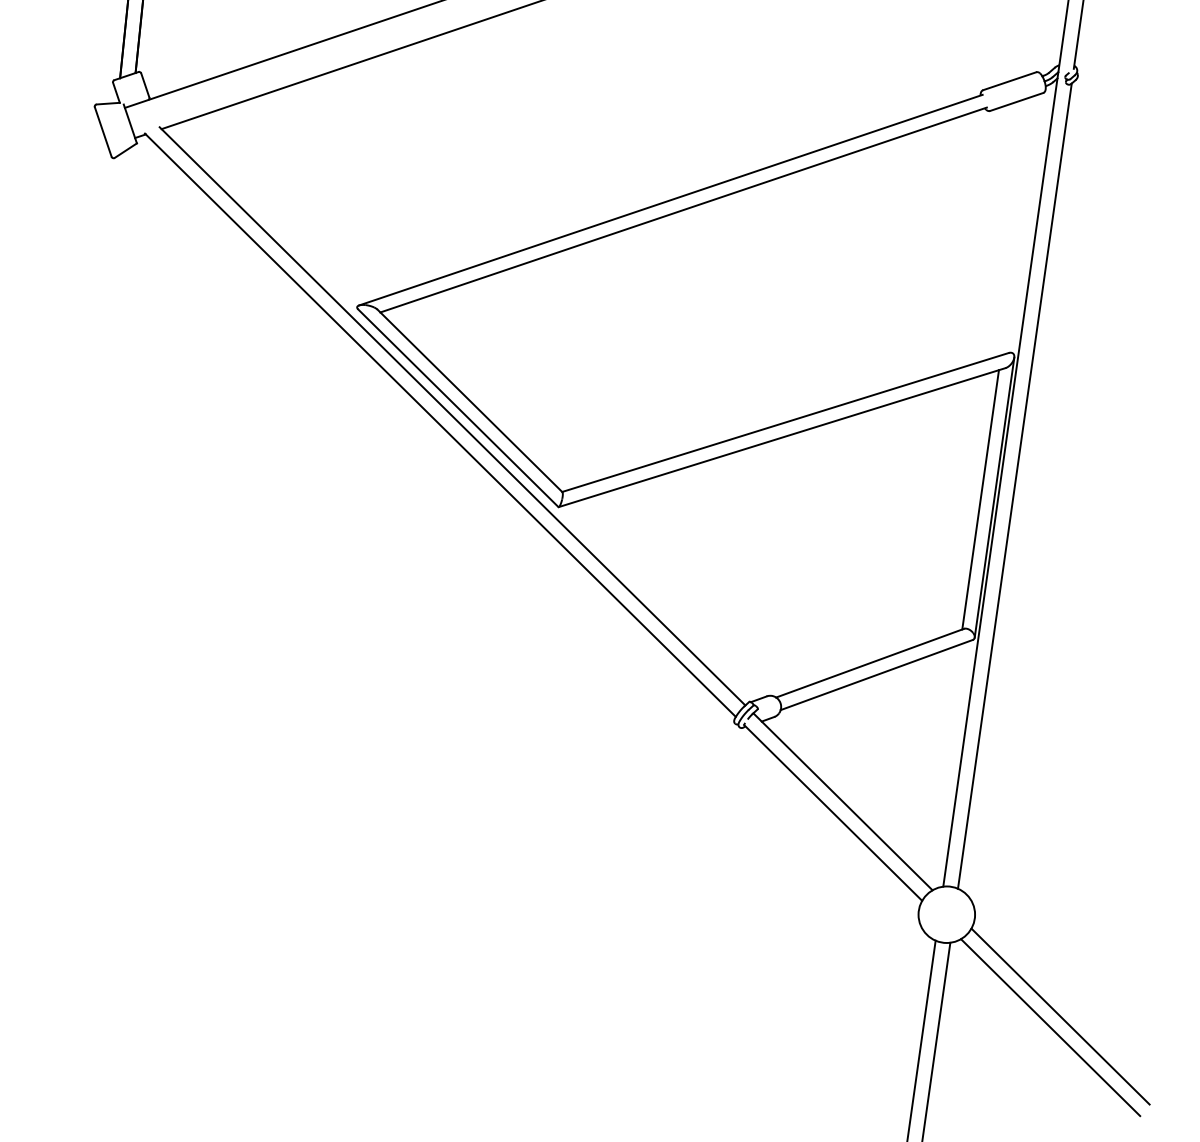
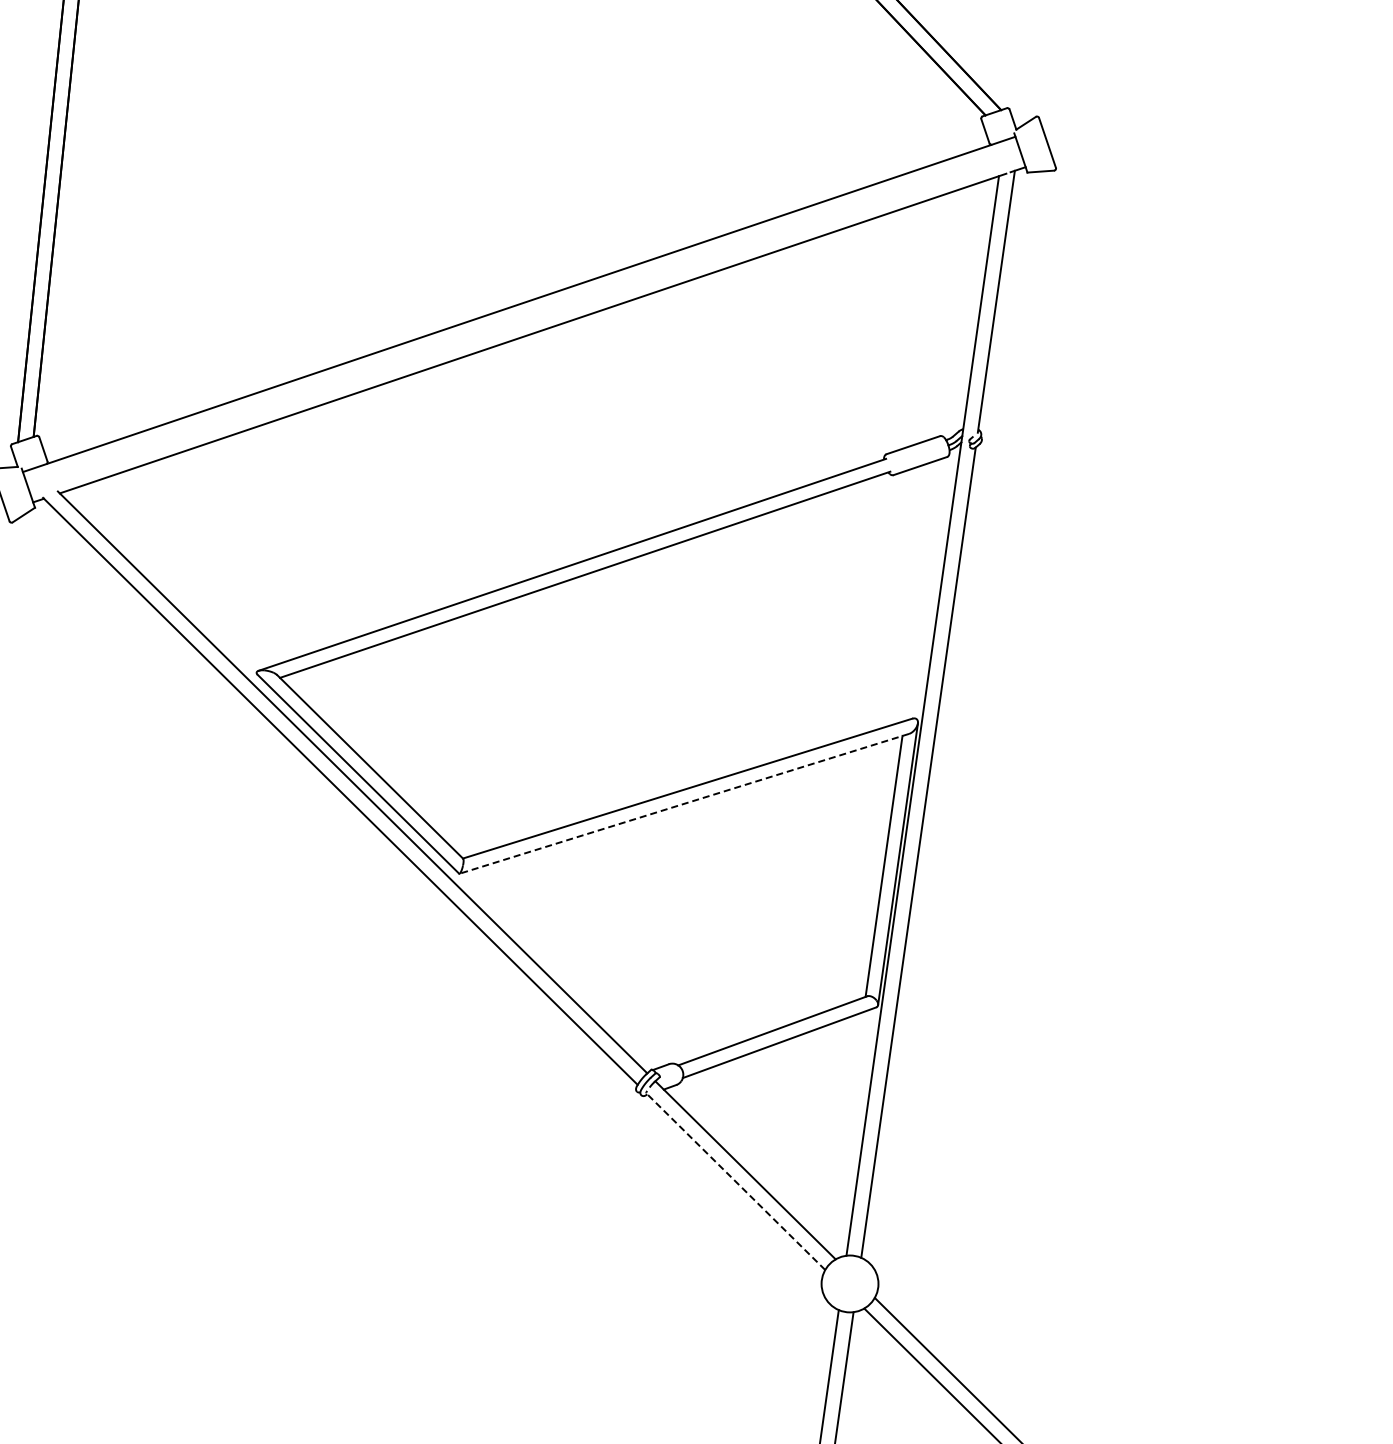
line: (781, 437) -> (683, 803), solid -> dashed
line: (833, 812) -> (735, 1181), solid -> dashed

